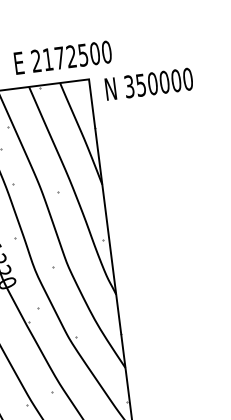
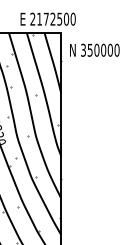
text: (148, 82) -> (94, 49), moved

